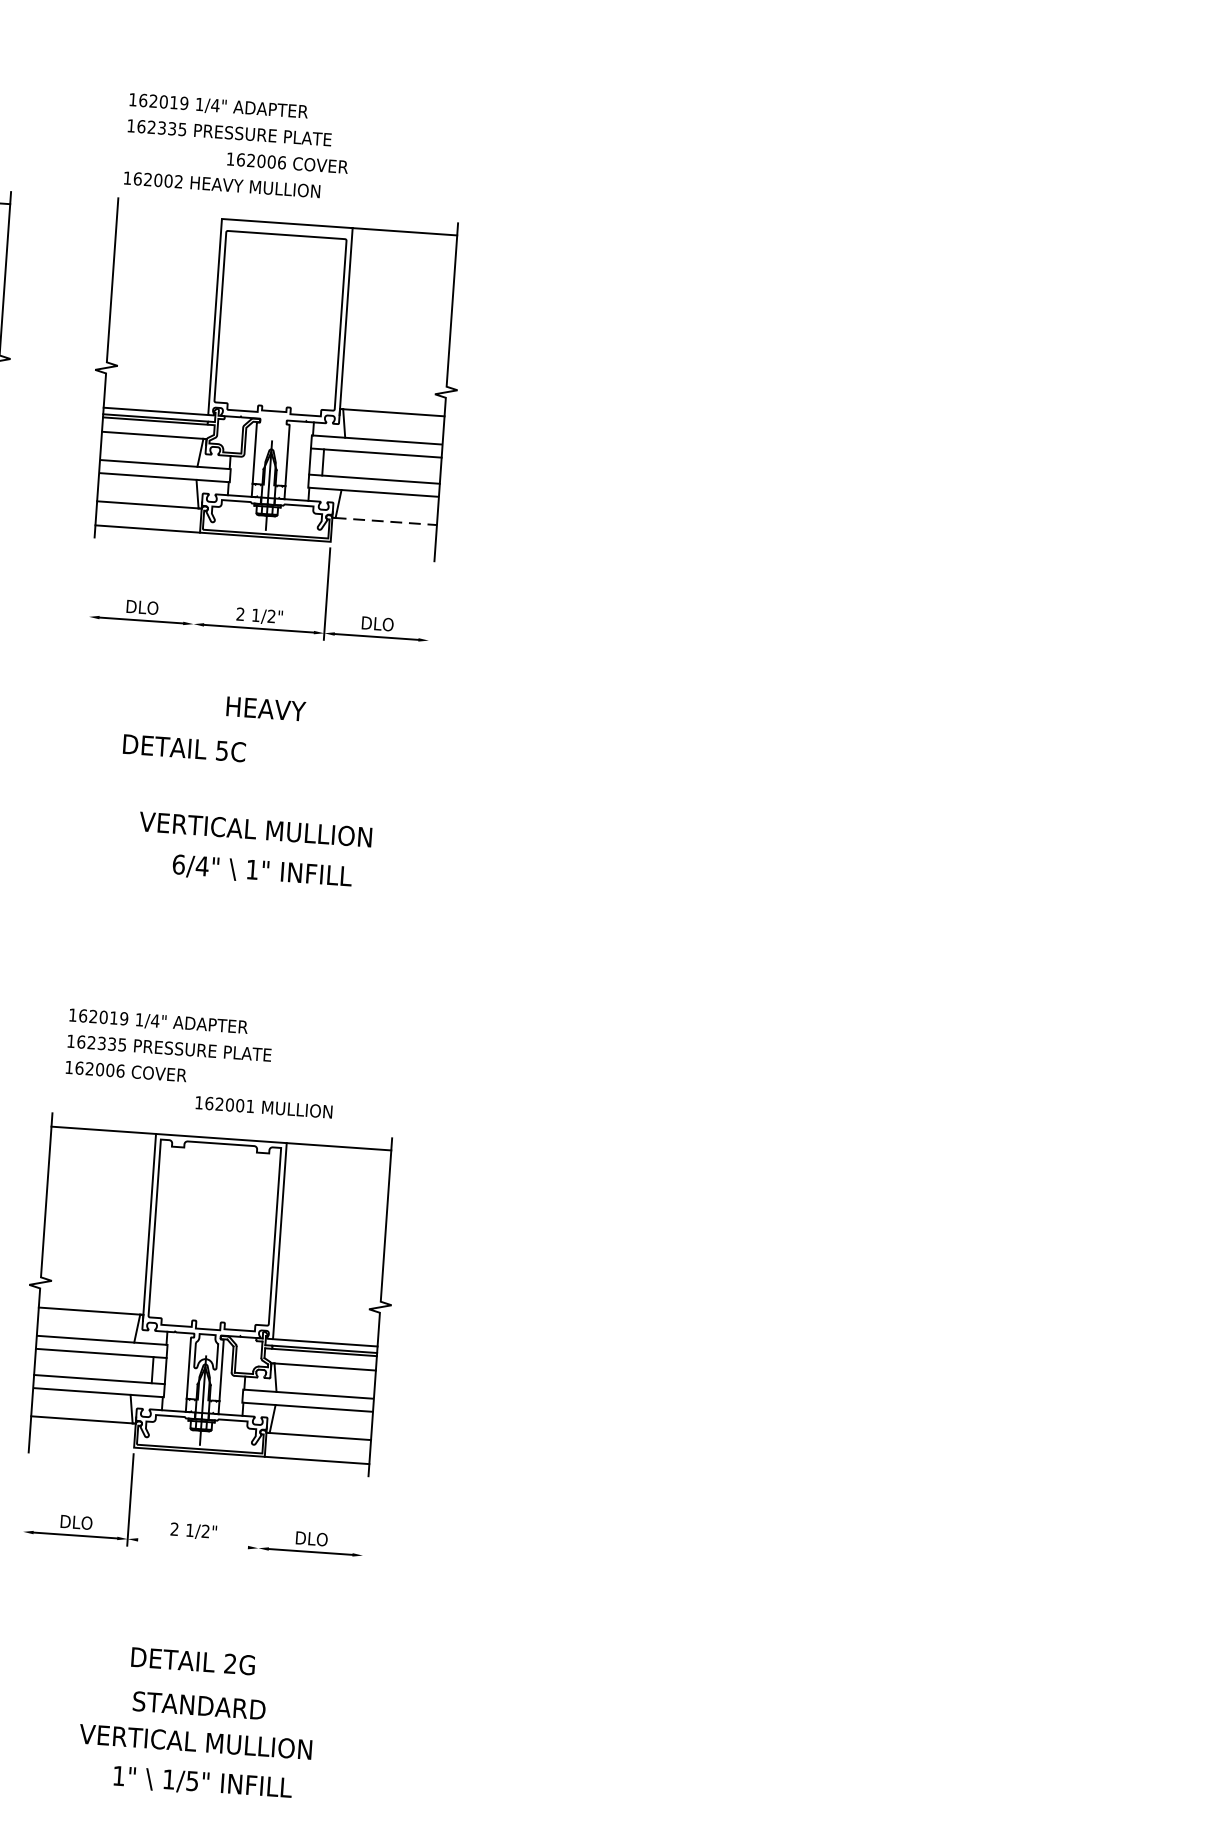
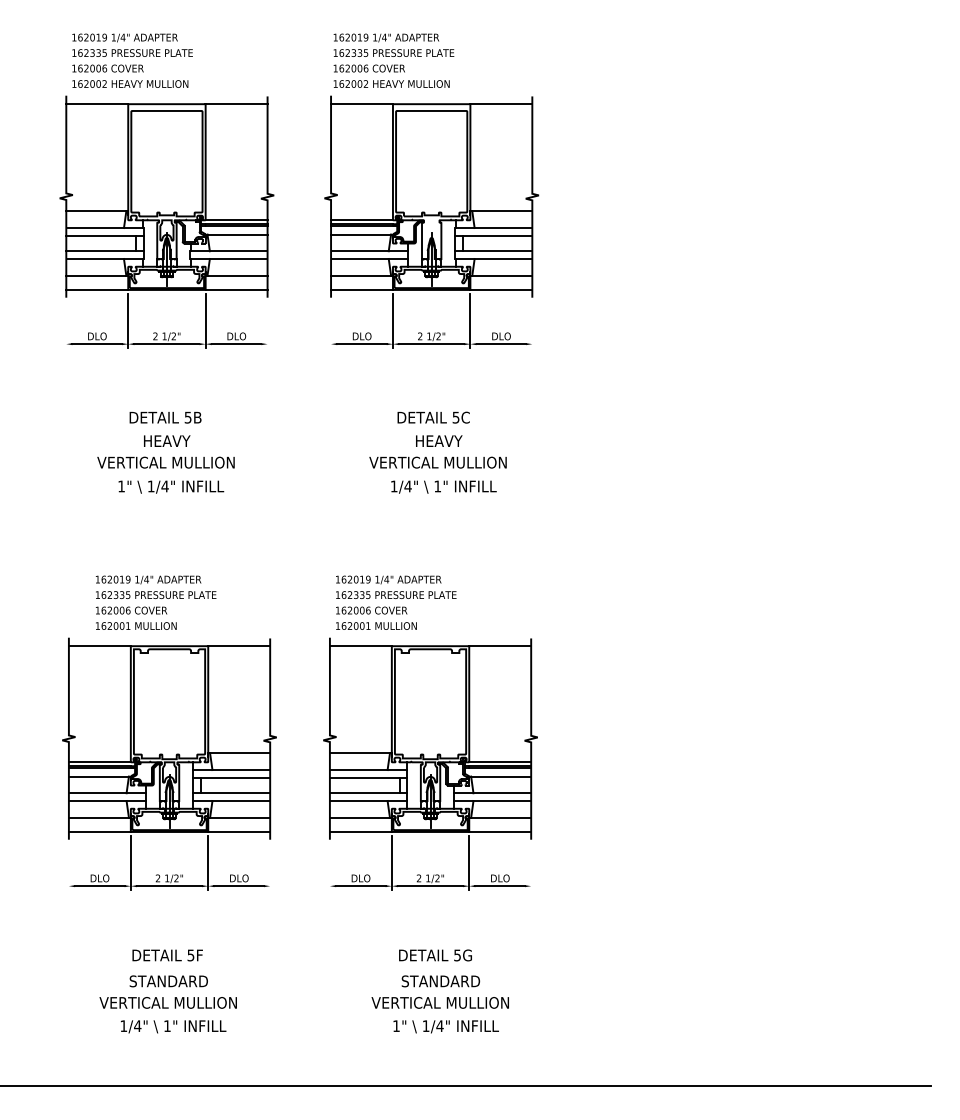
text: (286, 162) -> (368, 68), moved
line: (168, 215) -> (361, 104), added
line: (386, 521) -> (502, 275), dashed -> solid
line: (383, 544) -> (501, 289), added
line: (195, 584) -> (392, 320), added
text: (266, 707) -> (439, 440), moved
text: (184, 747) -> (433, 417), moved
text: (177, 864) -> (393, 486), 6/4" -> 1/4"
text: (264, 1106) -> (376, 625), moved
line: (81, 1443) -> (360, 831), added
line: (261, 1508) -> (469, 862), added
line: (192, 1544) -> (430, 886), added
text: (230, 1663) -> (457, 955), 2G -> 5G
text: (191, 1781) -> (439, 1026), 1/5" -> 1/4"

